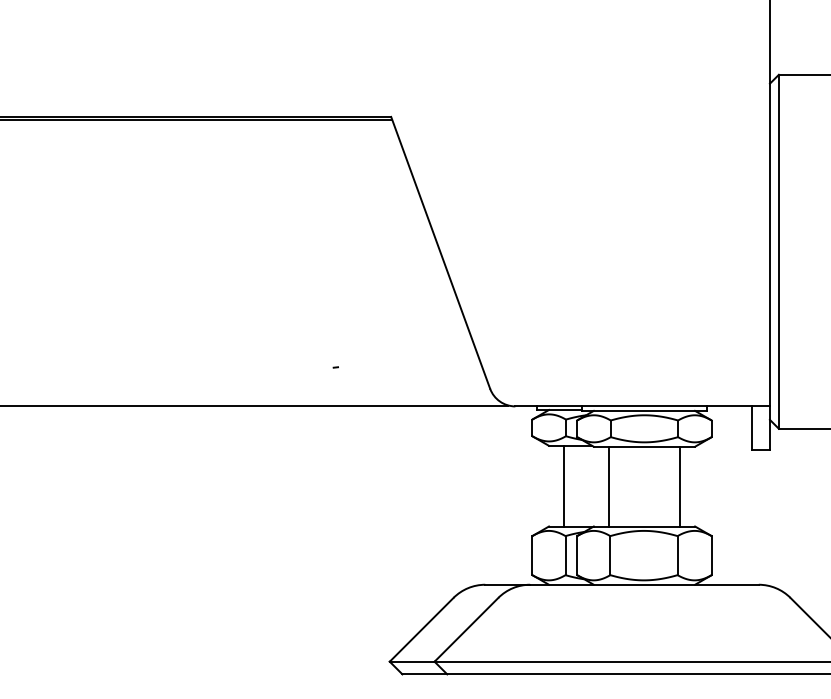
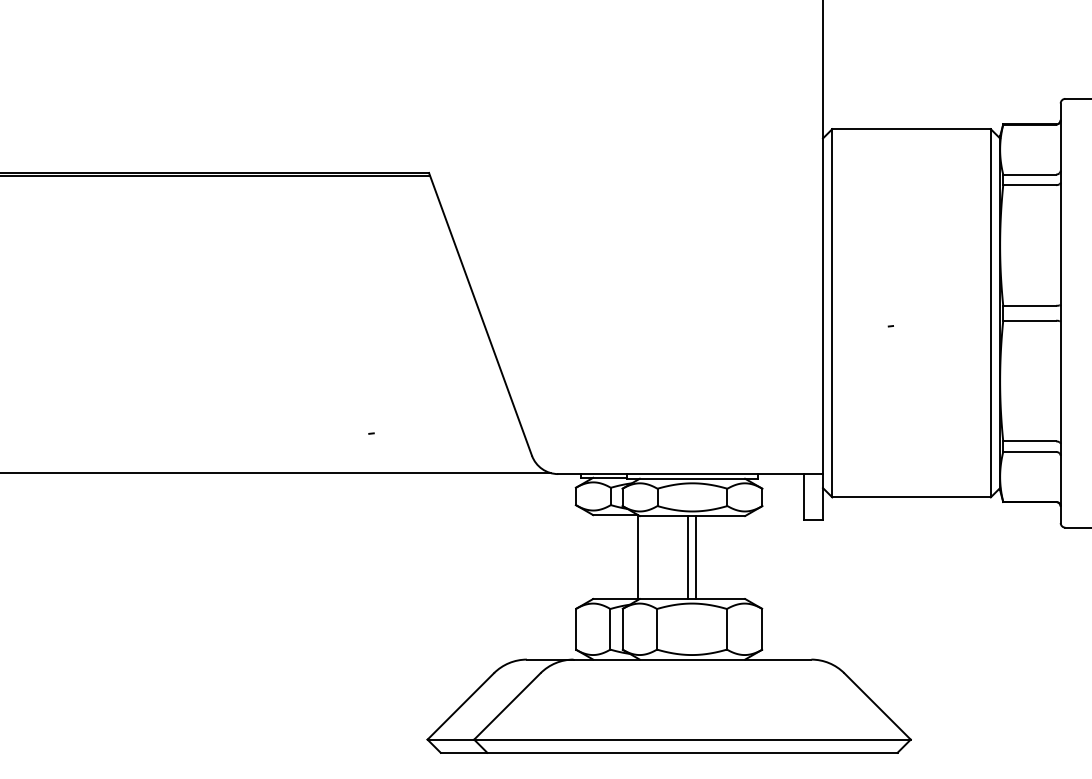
line: (563, 486) -> (637, 557), moved
line: (608, 486) -> (688, 557), moved
line: (680, 486) -> (695, 557), moved

